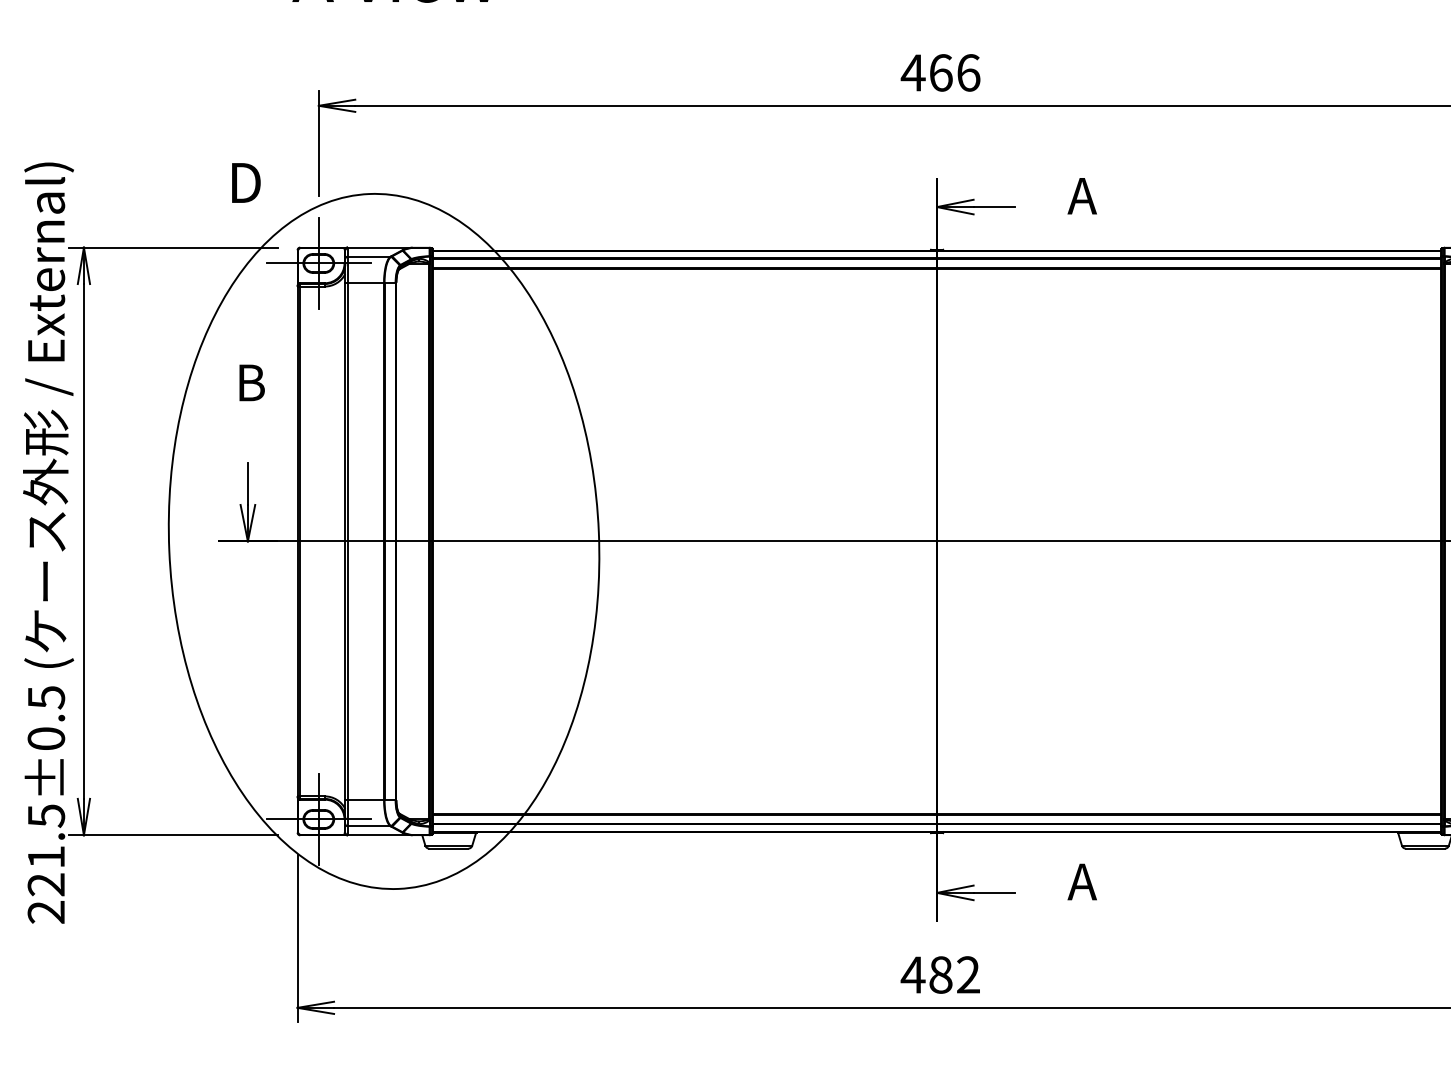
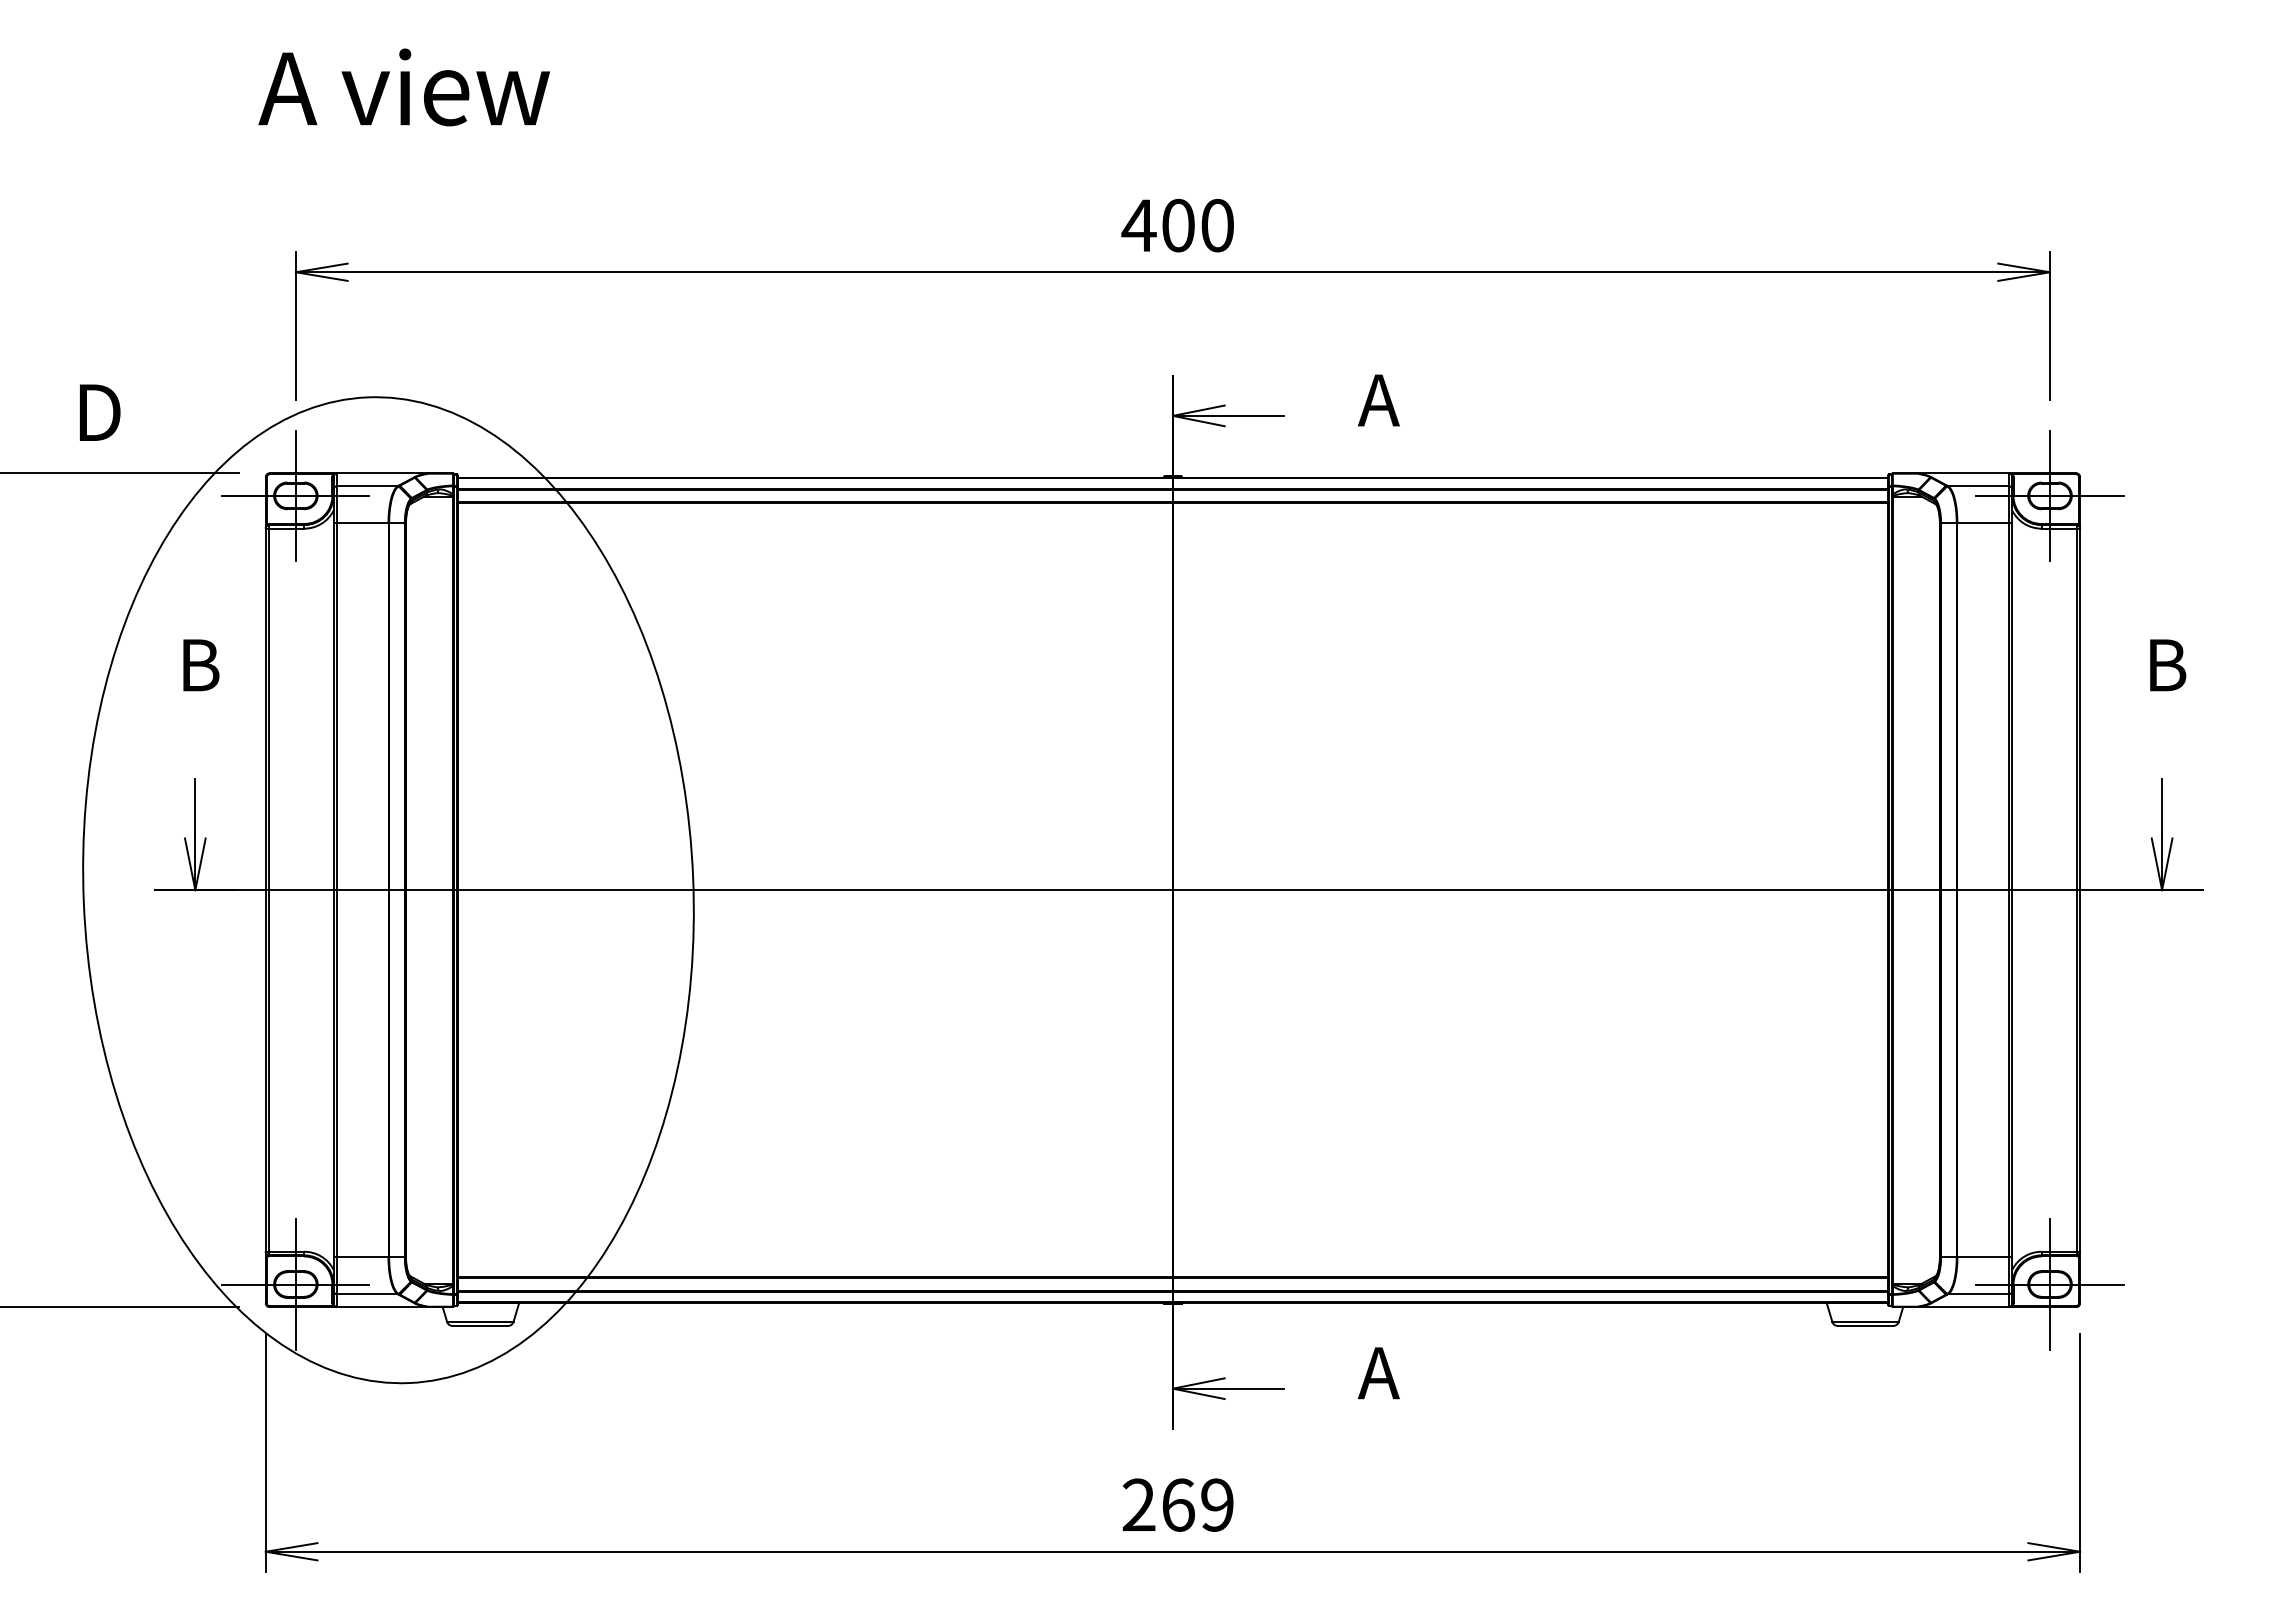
text: (955, 72) -> (1198, 225), 466 -> 400
text: (246, 182) -> (100, 412), moved
text: (940, 974) -> (1177, 1504), 482 -> 269

